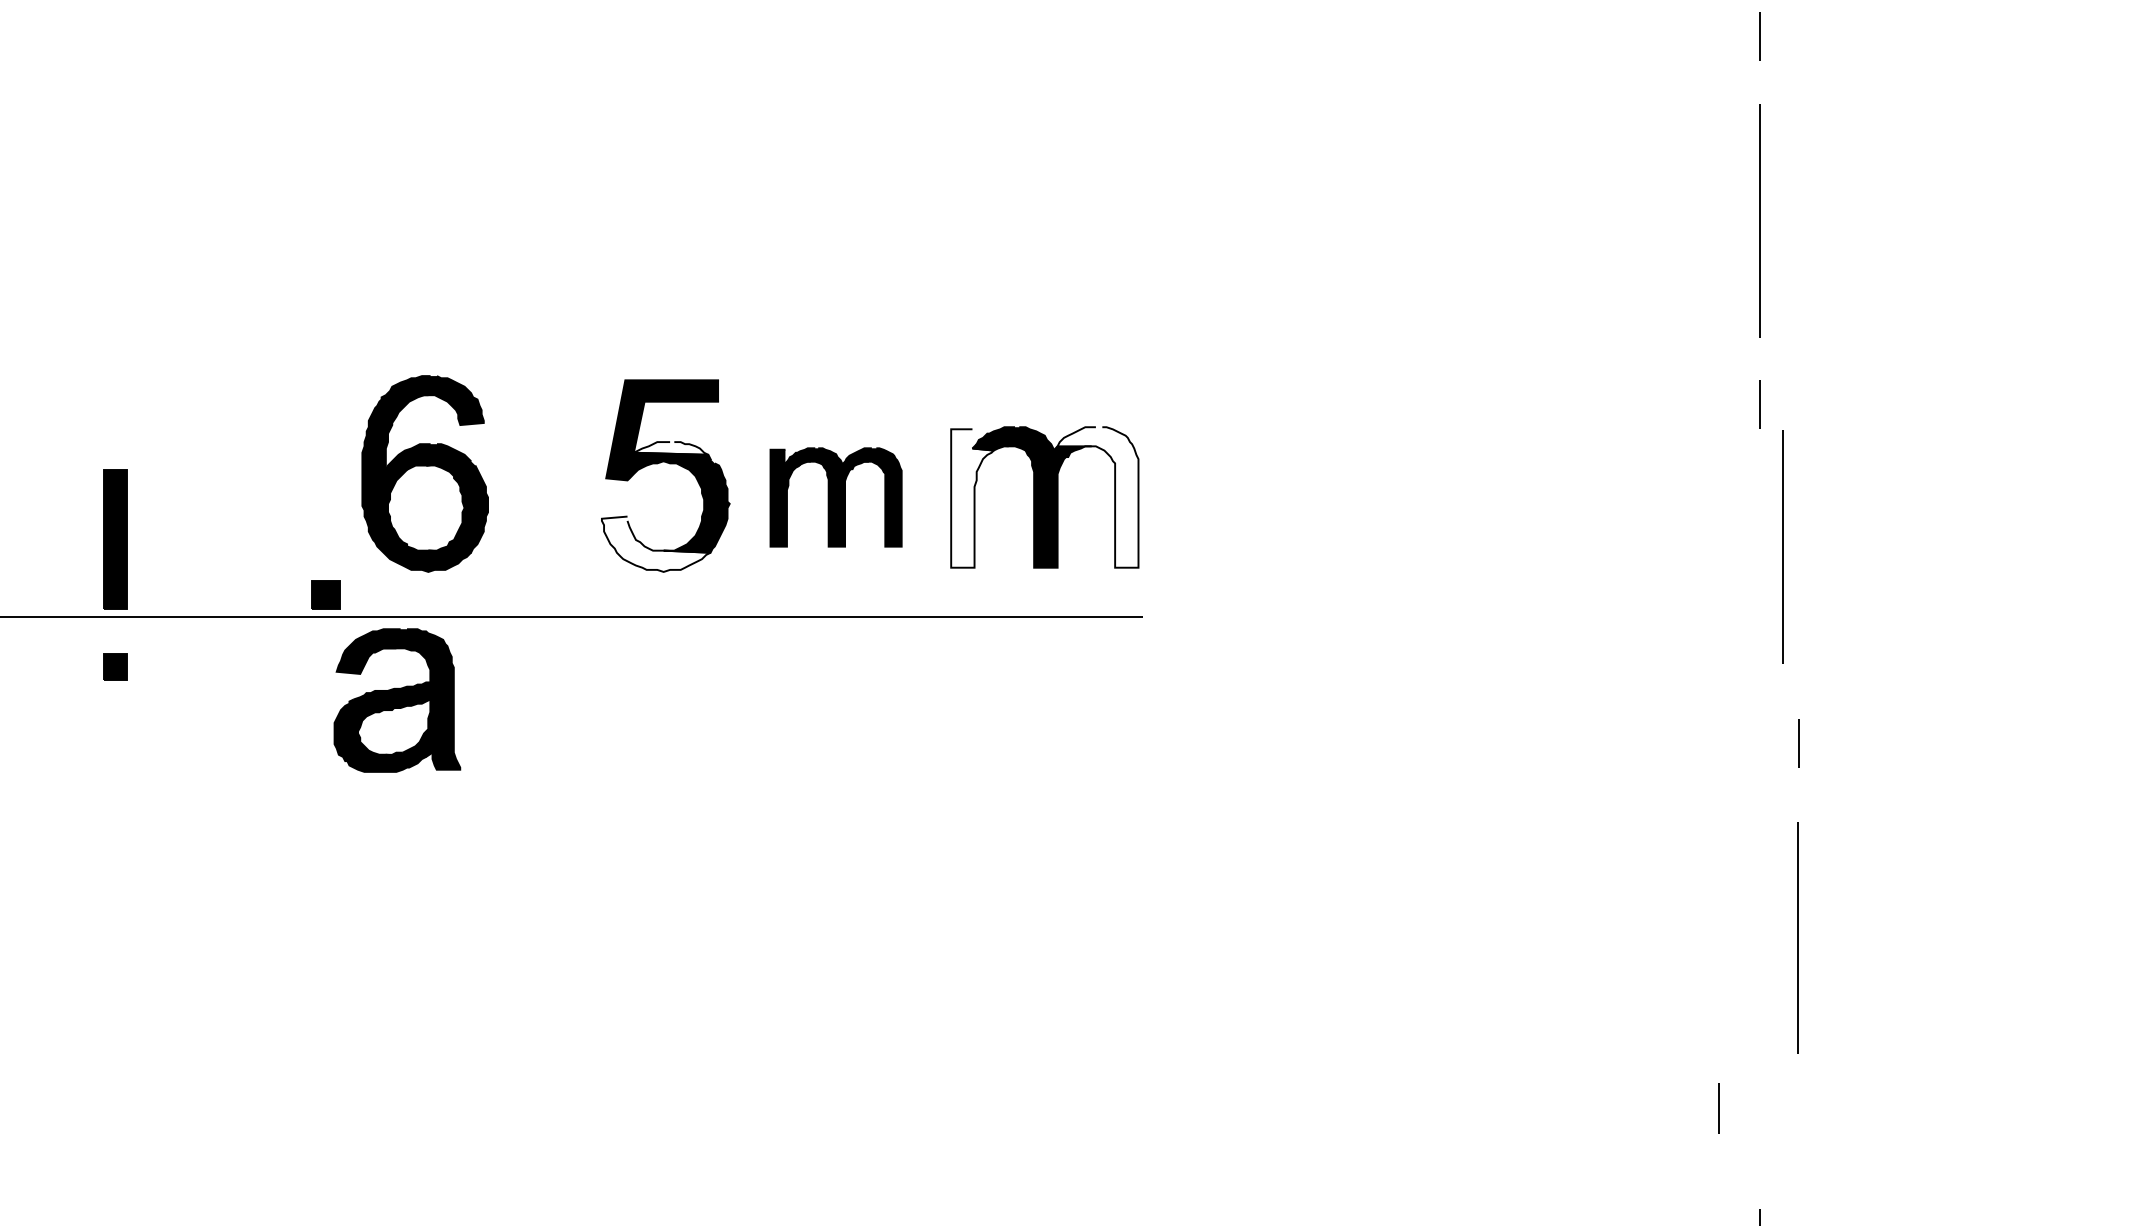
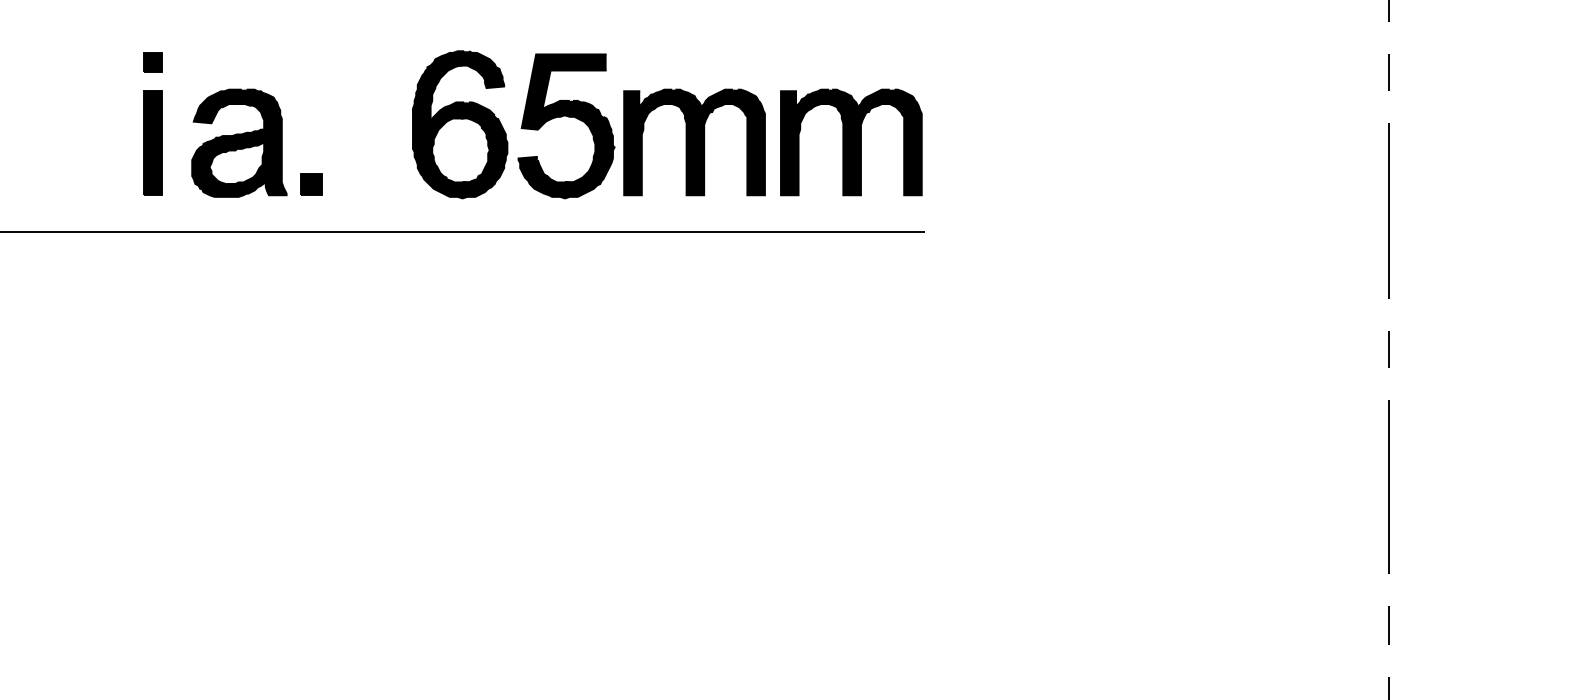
fill: (670, 448) -> (570, 105), added
part: (424, 473) -> (459, 124), moved
part: (835, 497) -> (694, 142), size x1.43
fill: (1097, 497) -> (890, 142), added
fill: (972, 498) -> (797, 143), added
part: (115, 539) -> (153, 143), moved
fill: (655, 543) -> (558, 177), added
line: (1782, 546) -> (1388, 210), moved
part: (325, 594) -> (310, 184), moved
part: (115, 666) -> (153, 62), moved
part: (397, 700) -> (239, 143), moved
line: (1798, 743) -> (1388, 349), moved
line: (1797, 937) -> (1388, 486), moved
line: (1718, 1108) -> (1388, 625), moved

